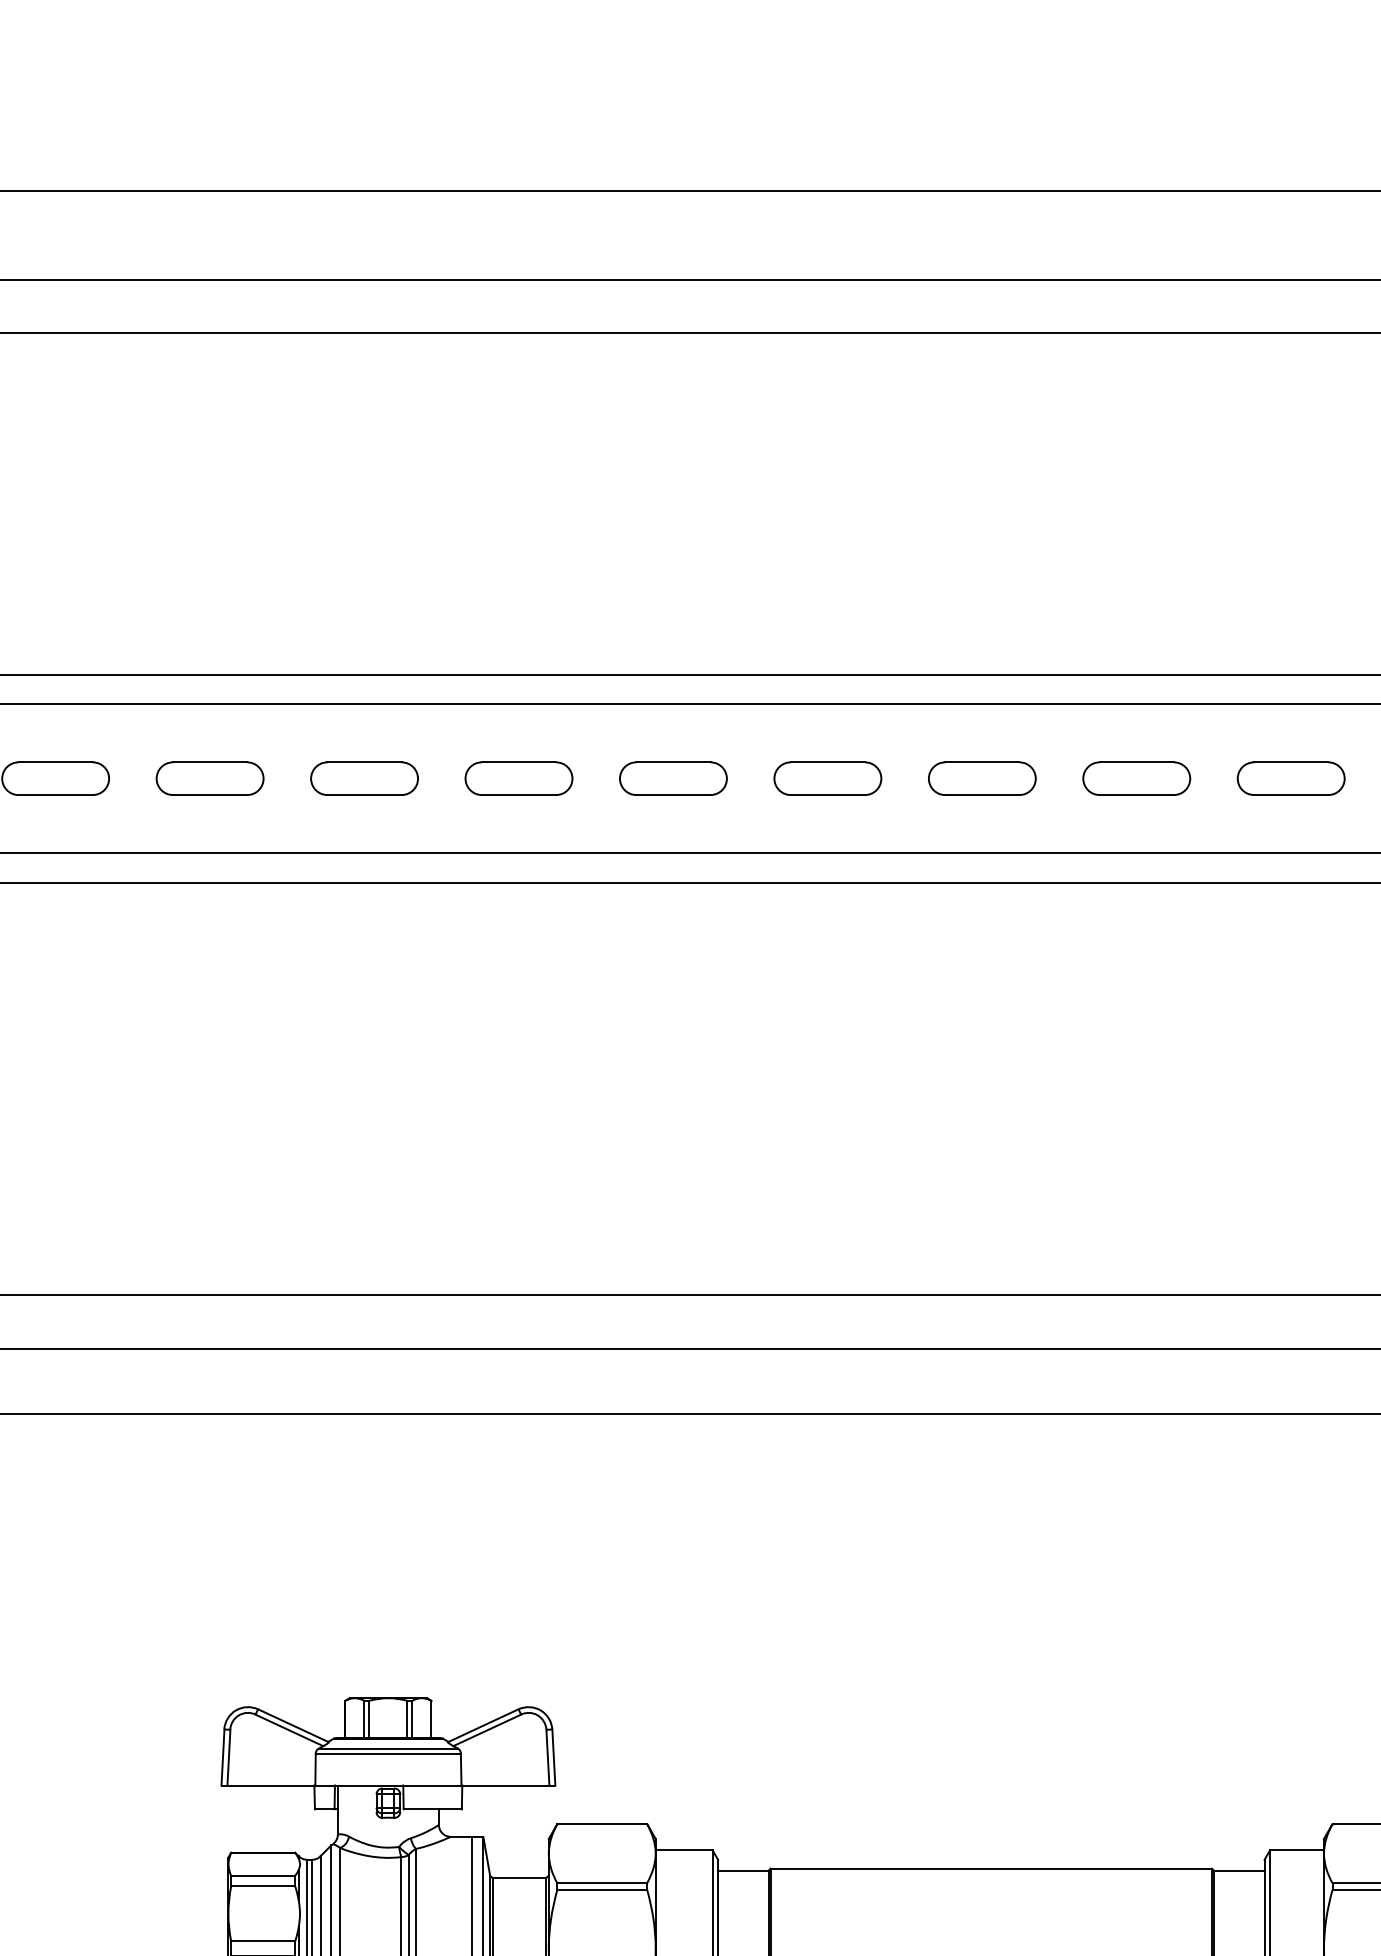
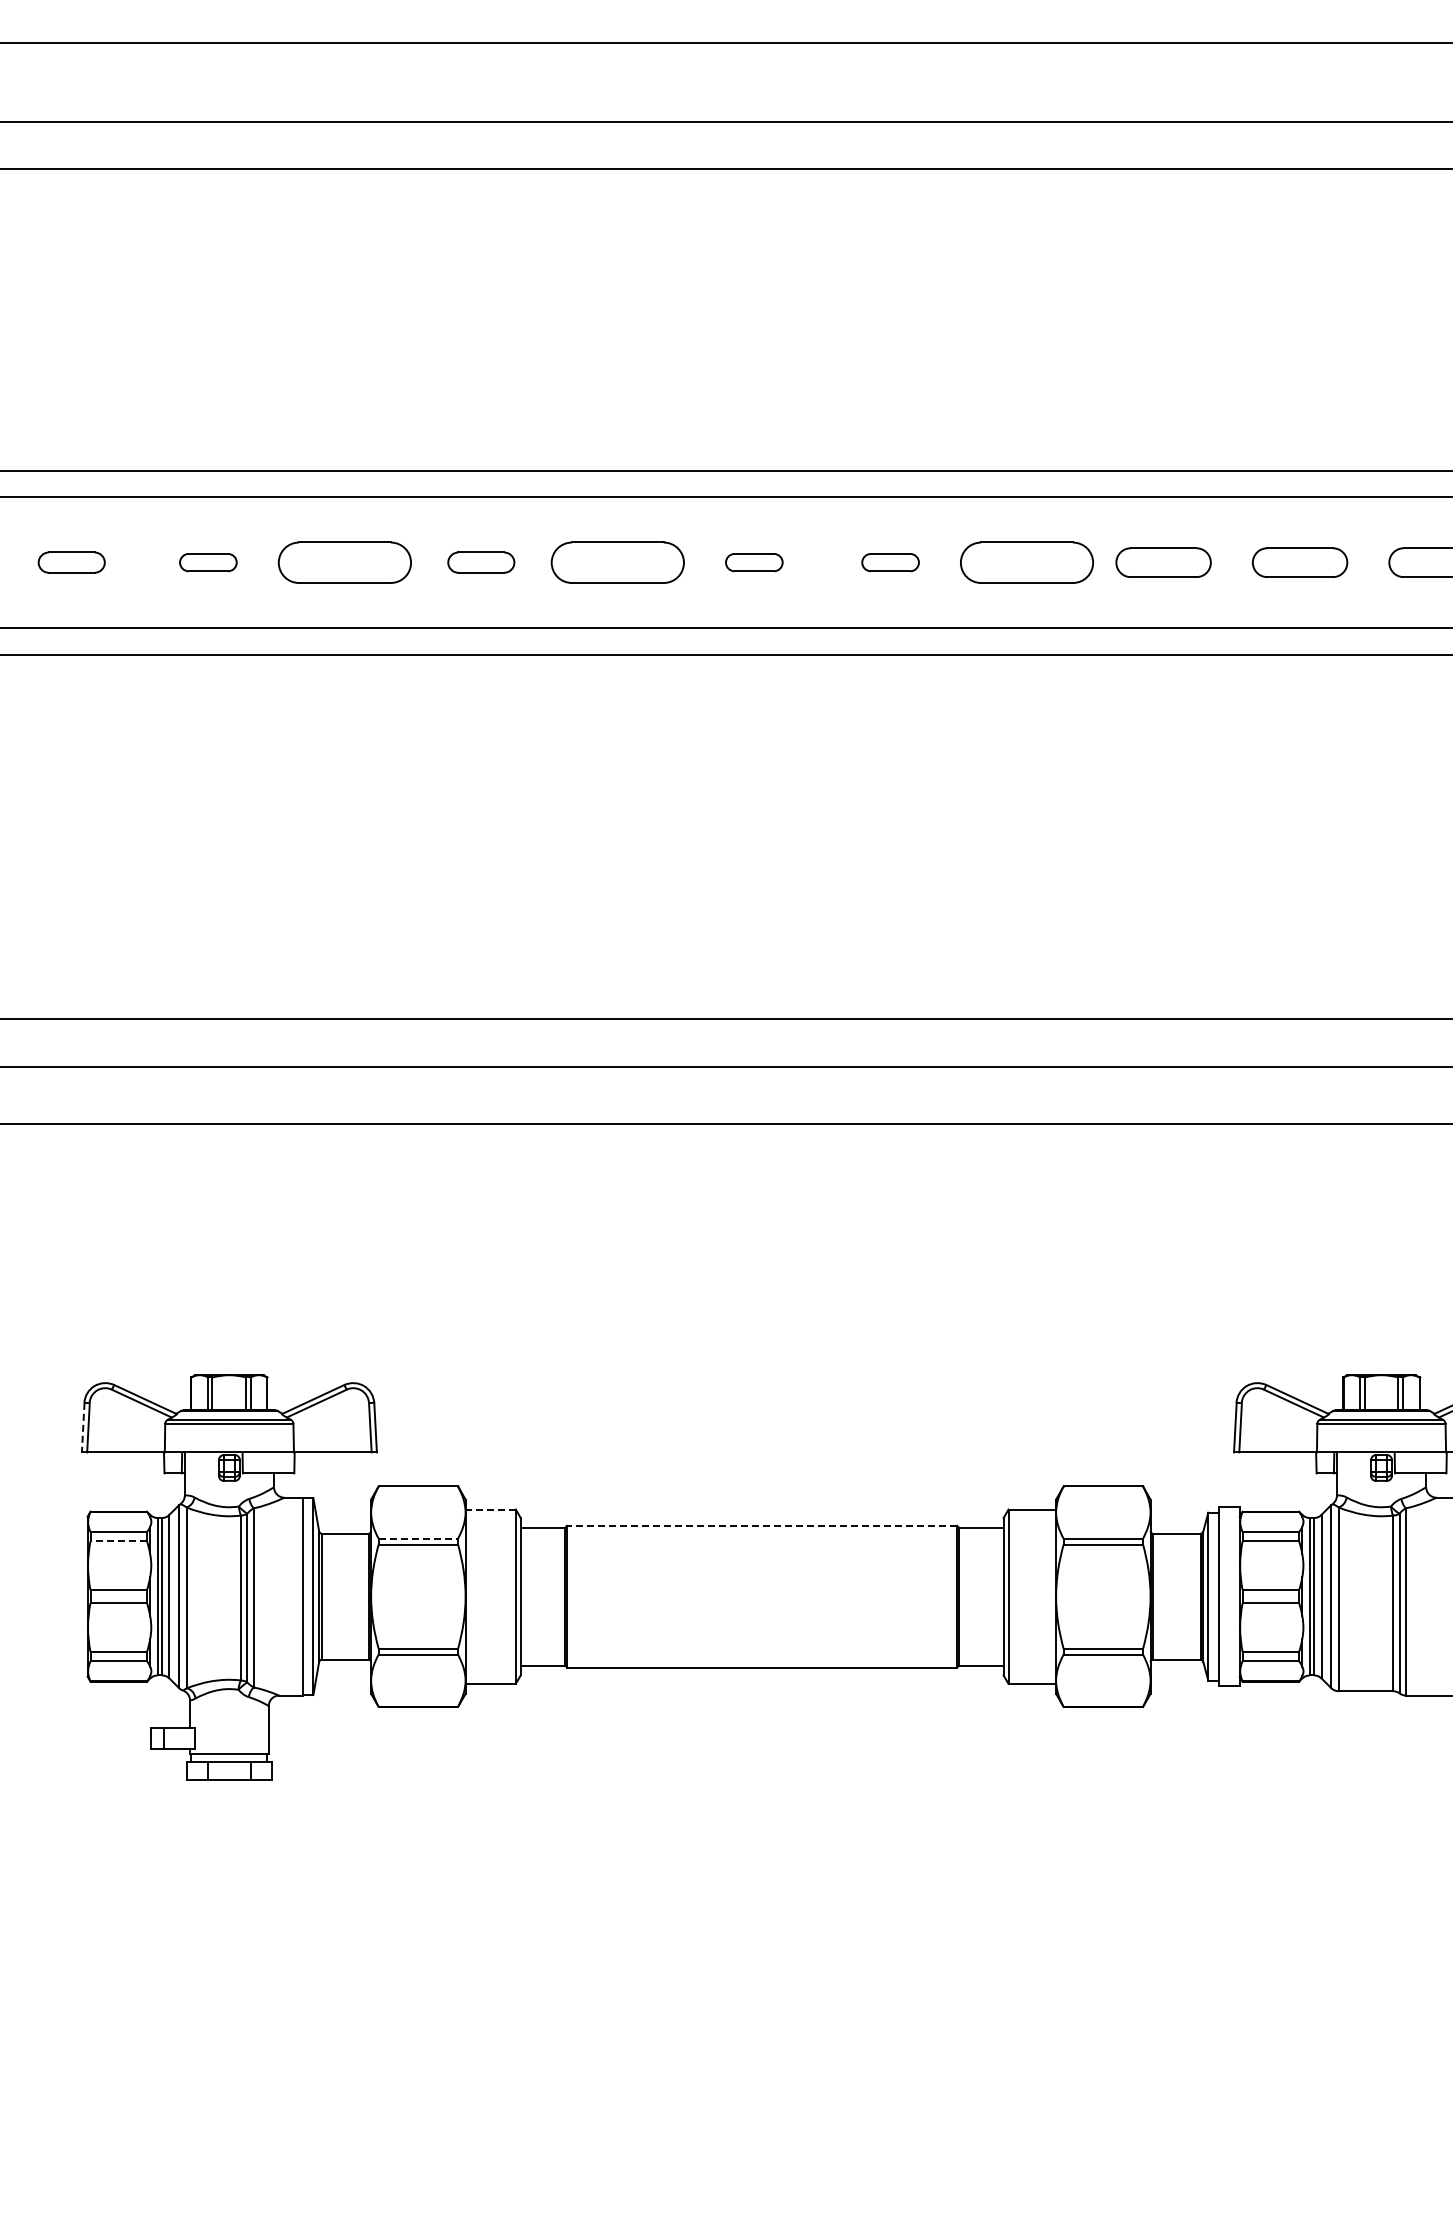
part: (209, 778) -> (71, 562), size x0.7
part: (364, 778) -> (208, 562), size x0.6
part: (518, 778) -> (344, 562), size x1.4
part: (673, 778) -> (481, 562), size x0.7
part: (827, 778) -> (617, 562), size x1.4
part: (982, 778) -> (754, 562), size x0.6
part: (1136, 778) -> (890, 562), size x0.6
part: (1291, 778) -> (1027, 562), size x1.4
line: (223, 1757) -> (83, 1427), solid -> dashed
line: (683, 1850) -> (490, 1509), solid -> dashed
line: (991, 1868) -> (762, 1525), solid -> dashed
line: (602, 1883) -> (418, 1538), solid -> dashed
line: (262, 1886) -> (118, 1541), solid -> dashed

